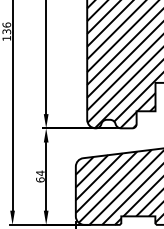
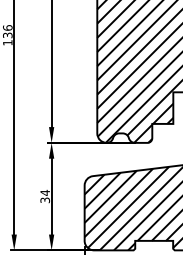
text: (40, 180) -> (45, 200), 64 -> 34

